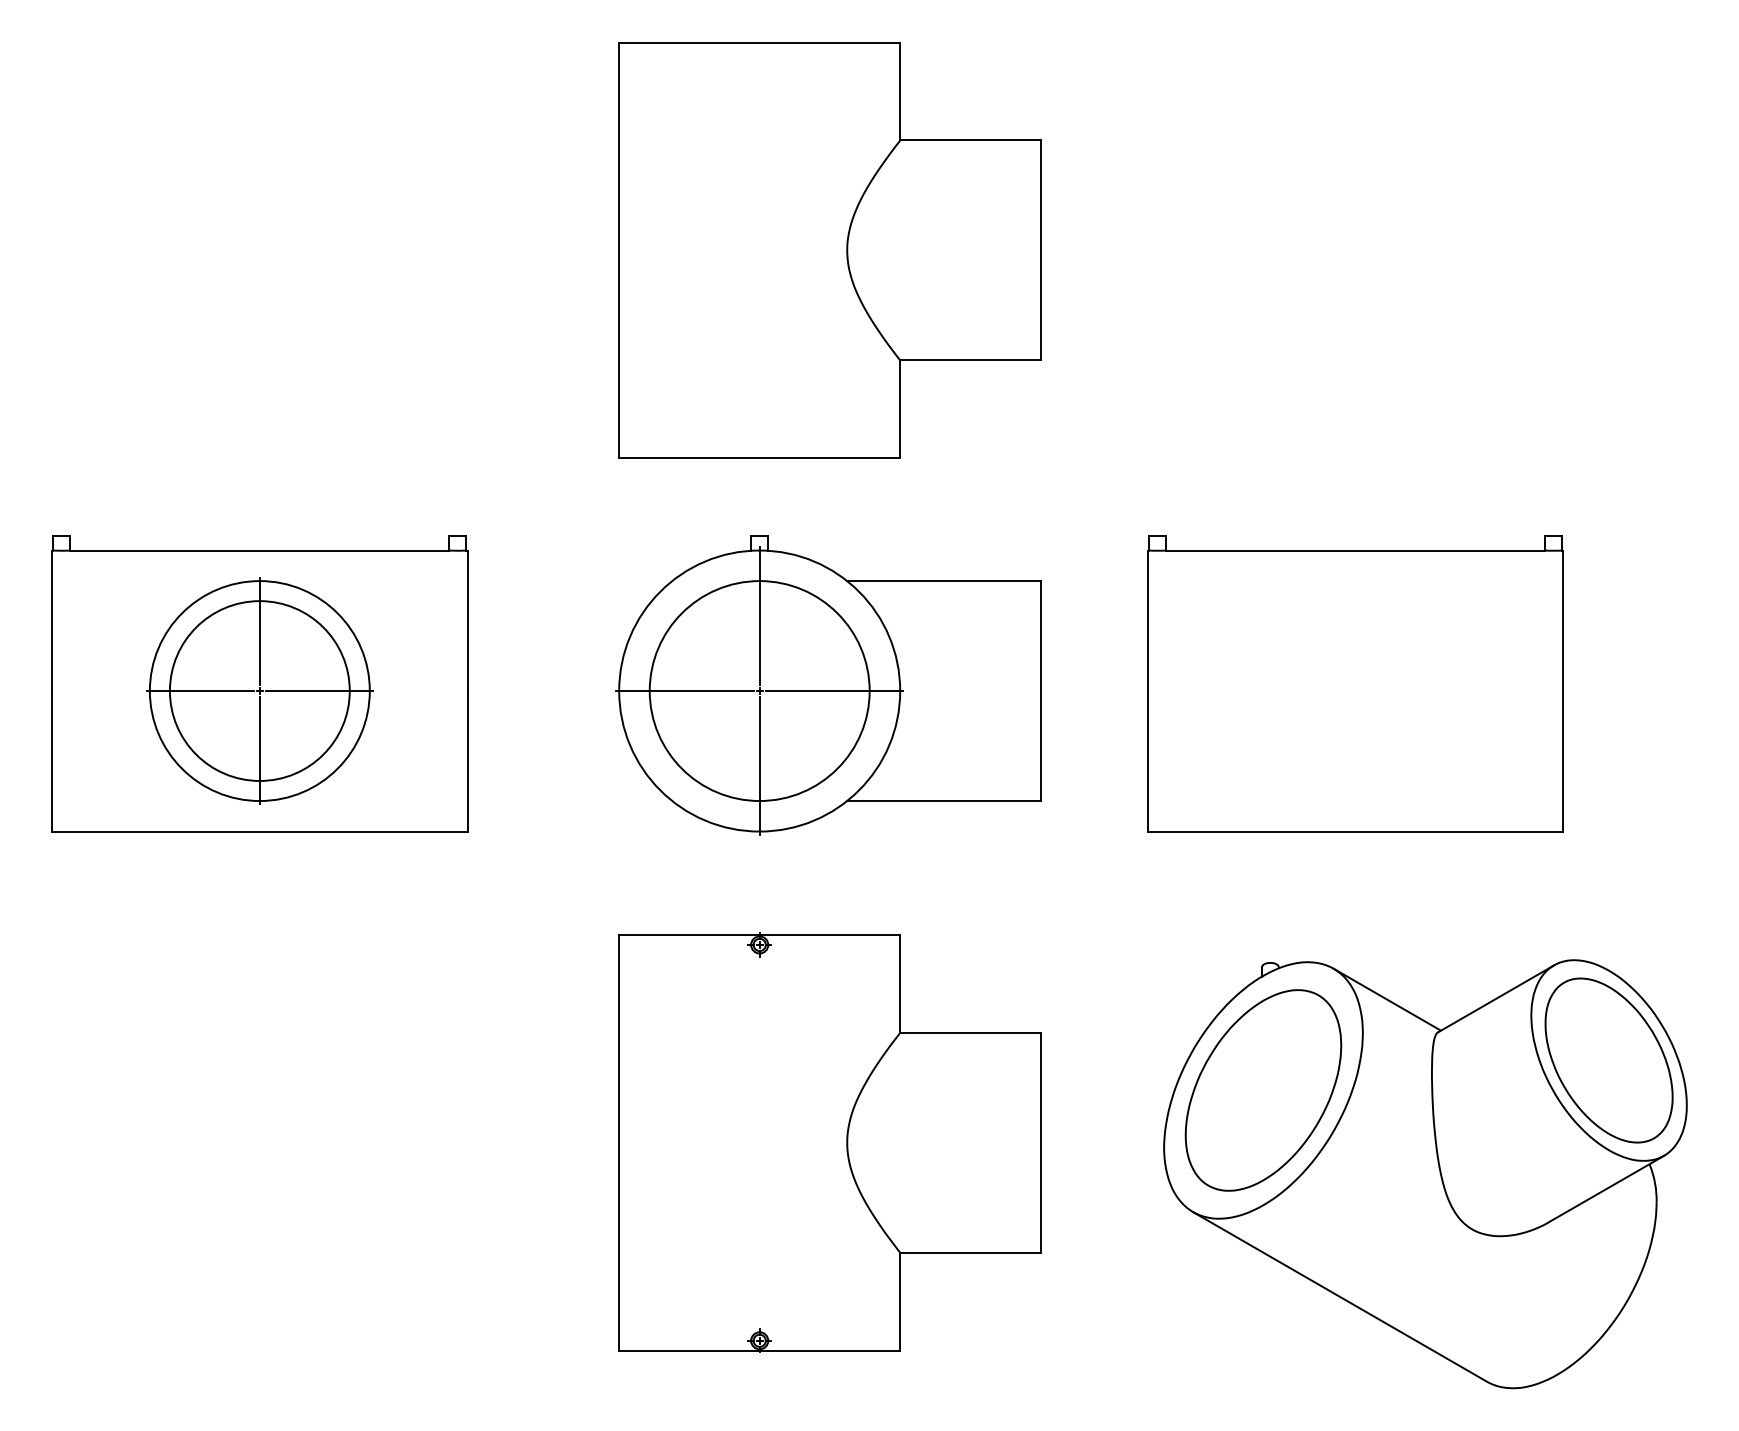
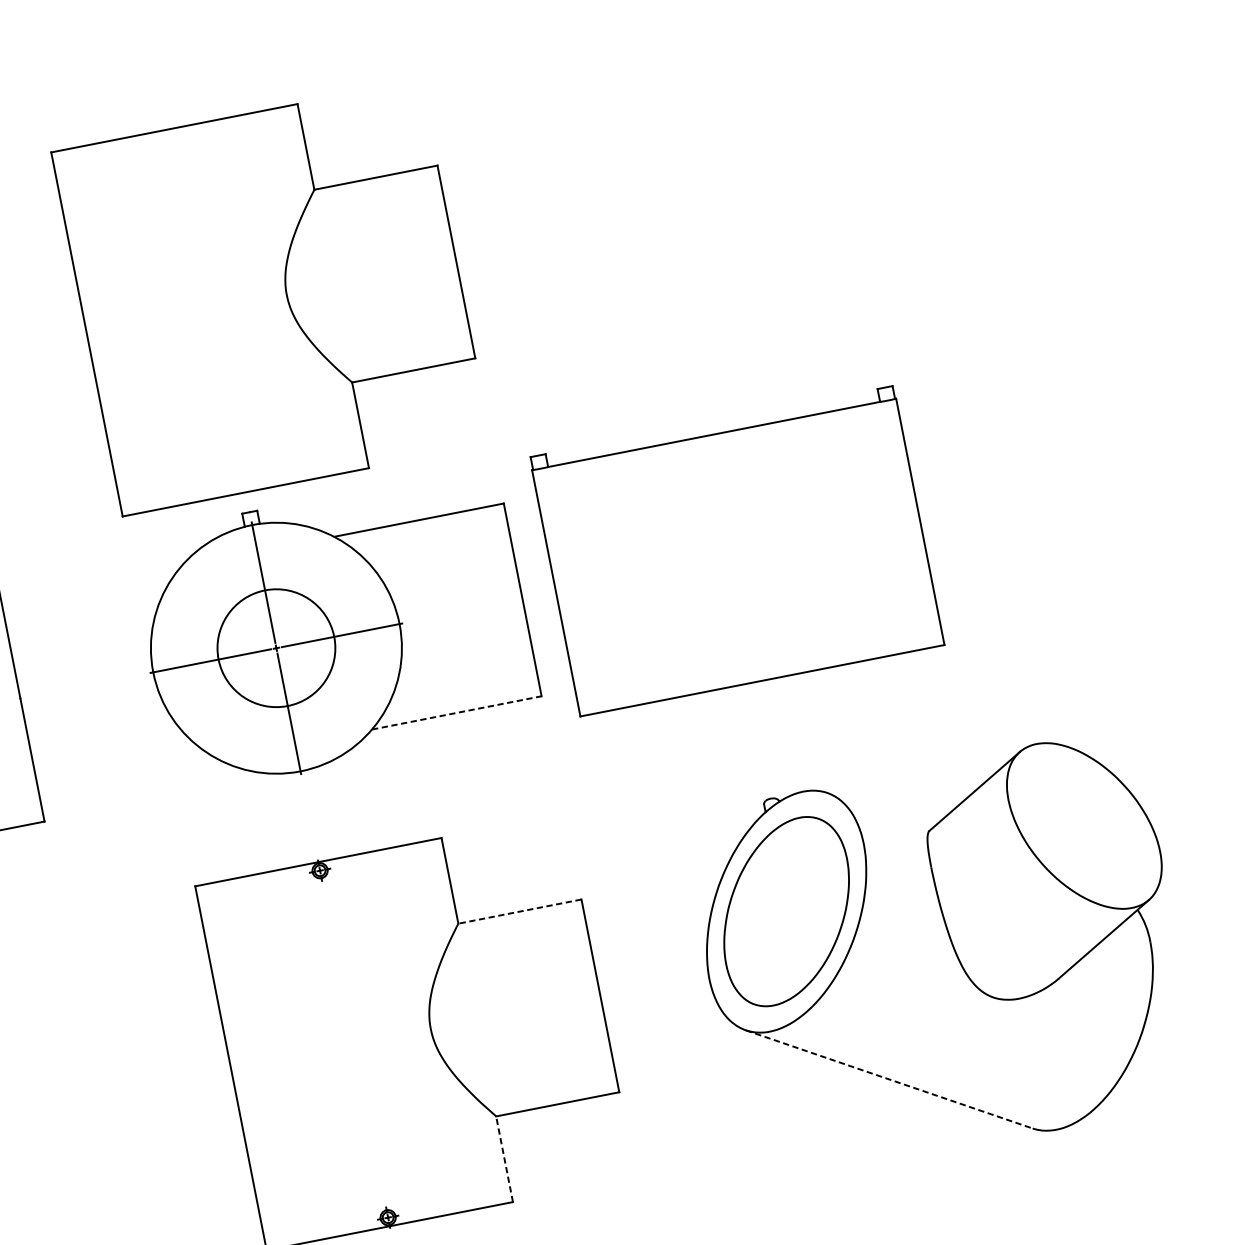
part: (829, 250) -> (271, 298), moved
part: (1355, 683) -> (736, 551), moved
circle: (759, 691) -> (276, 648), size x0.6
line: (944, 801) -> (457, 713), solid -> dashed
line: (1386, 999) -> (878, 810), removed
line: (969, 1032) -> (519, 911), solid -> dashed
part: (1608, 1060) -> (1083, 826), removed
line: (1340, 1296) -> (889, 1078), solid -> dashed
line: (900, 1301) -> (504, 1159), solid -> dashed

